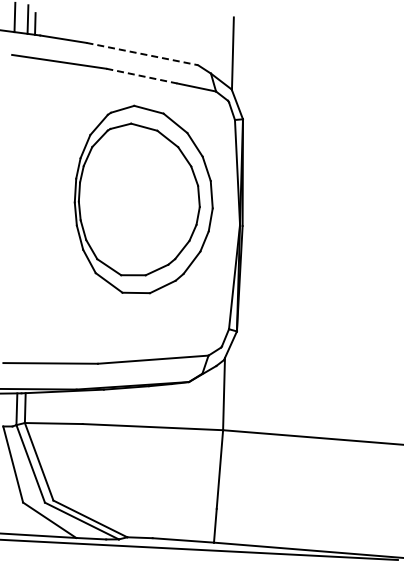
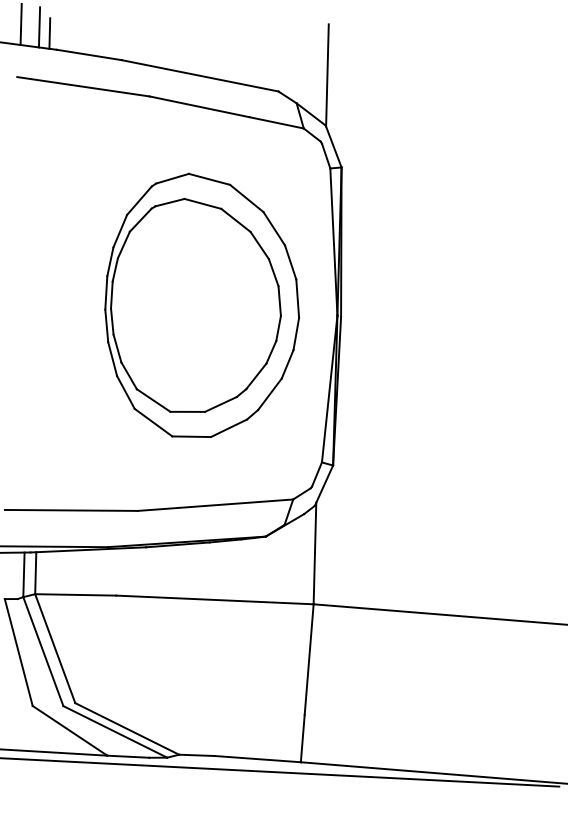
line: (142, 54) -> (200, 76), dashed -> solid
line: (142, 76) -> (200, 107), dashed -> solid
part: (143, 199) -> (201, 305), moved

